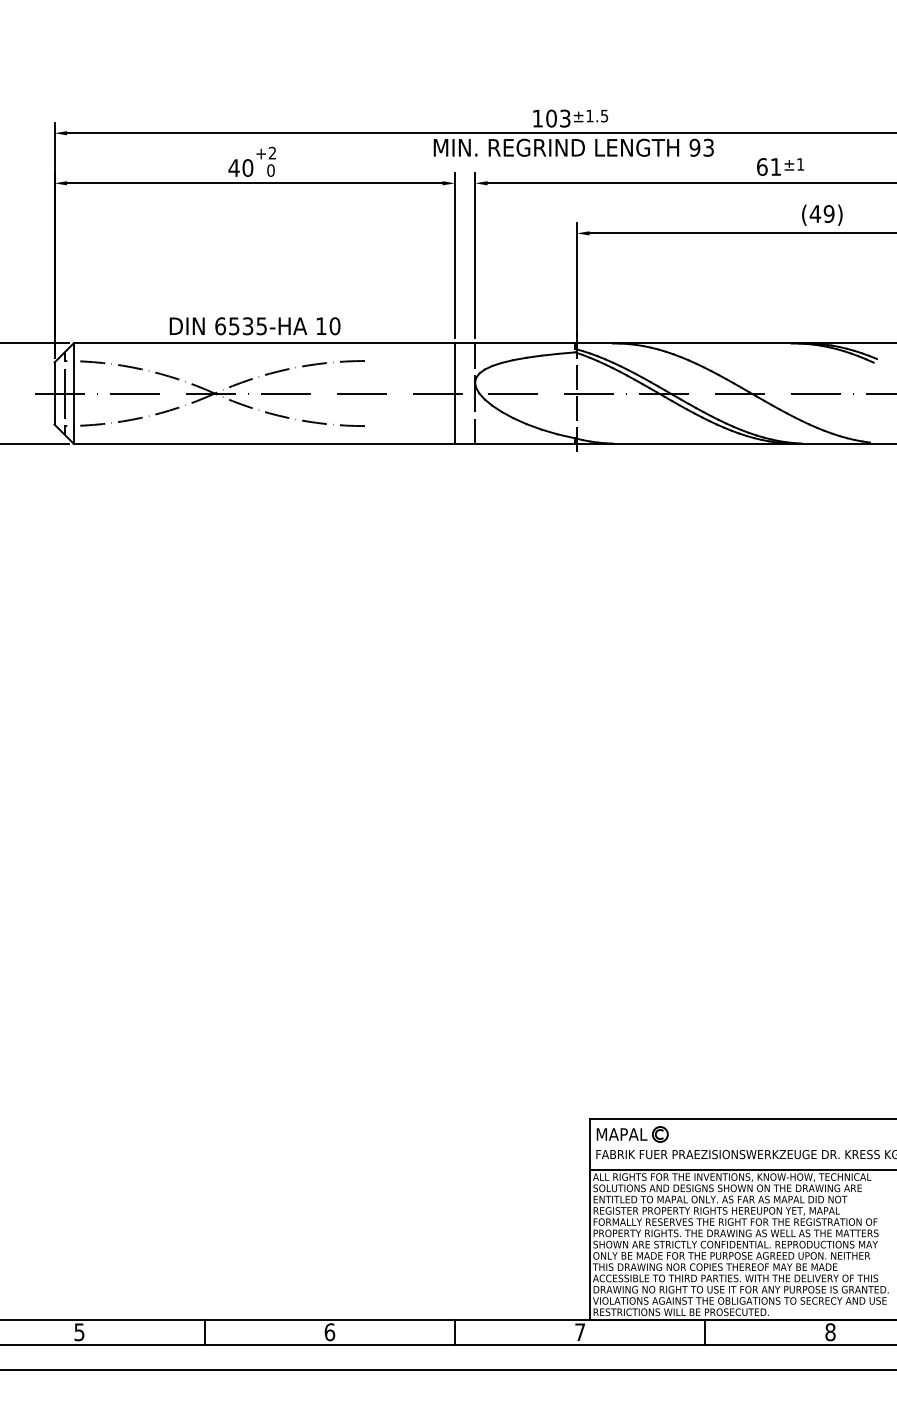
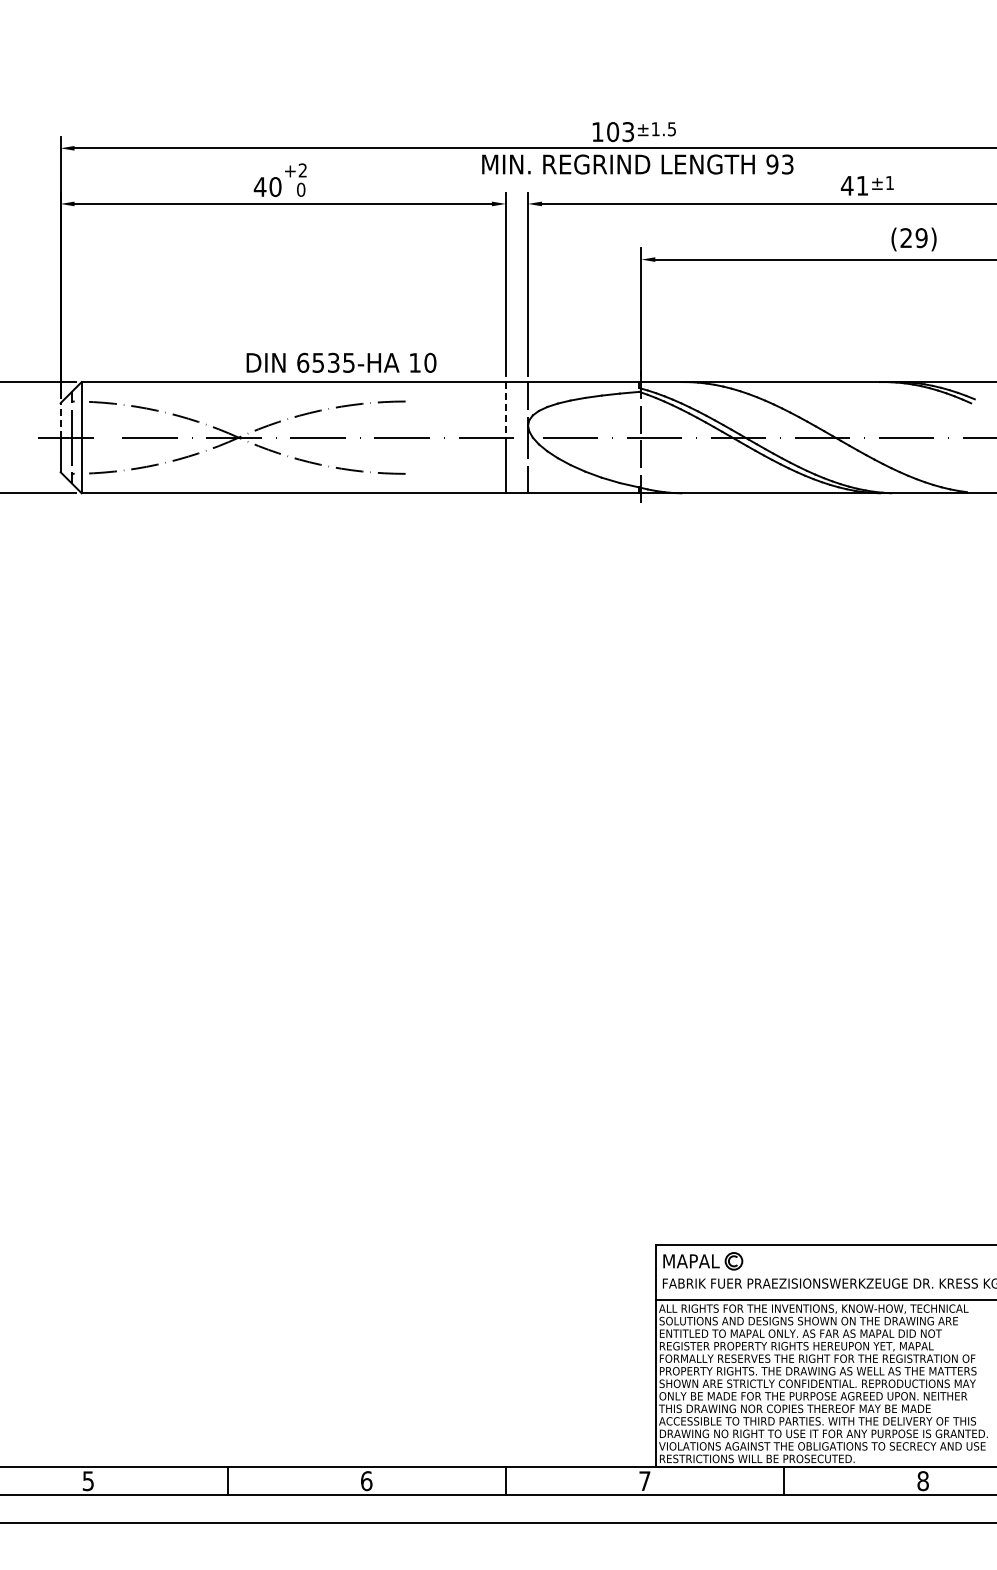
text: (761, 166) -> (846, 185), 61 -> 41
text: (815, 213) -> (906, 237), (49) -> (29)
text: (255, 325) -> (341, 362), moved
line: (454, 368) -> (505, 409), solid -> dashed
line: (54, 377) -> (60, 419), solid -> dashed

